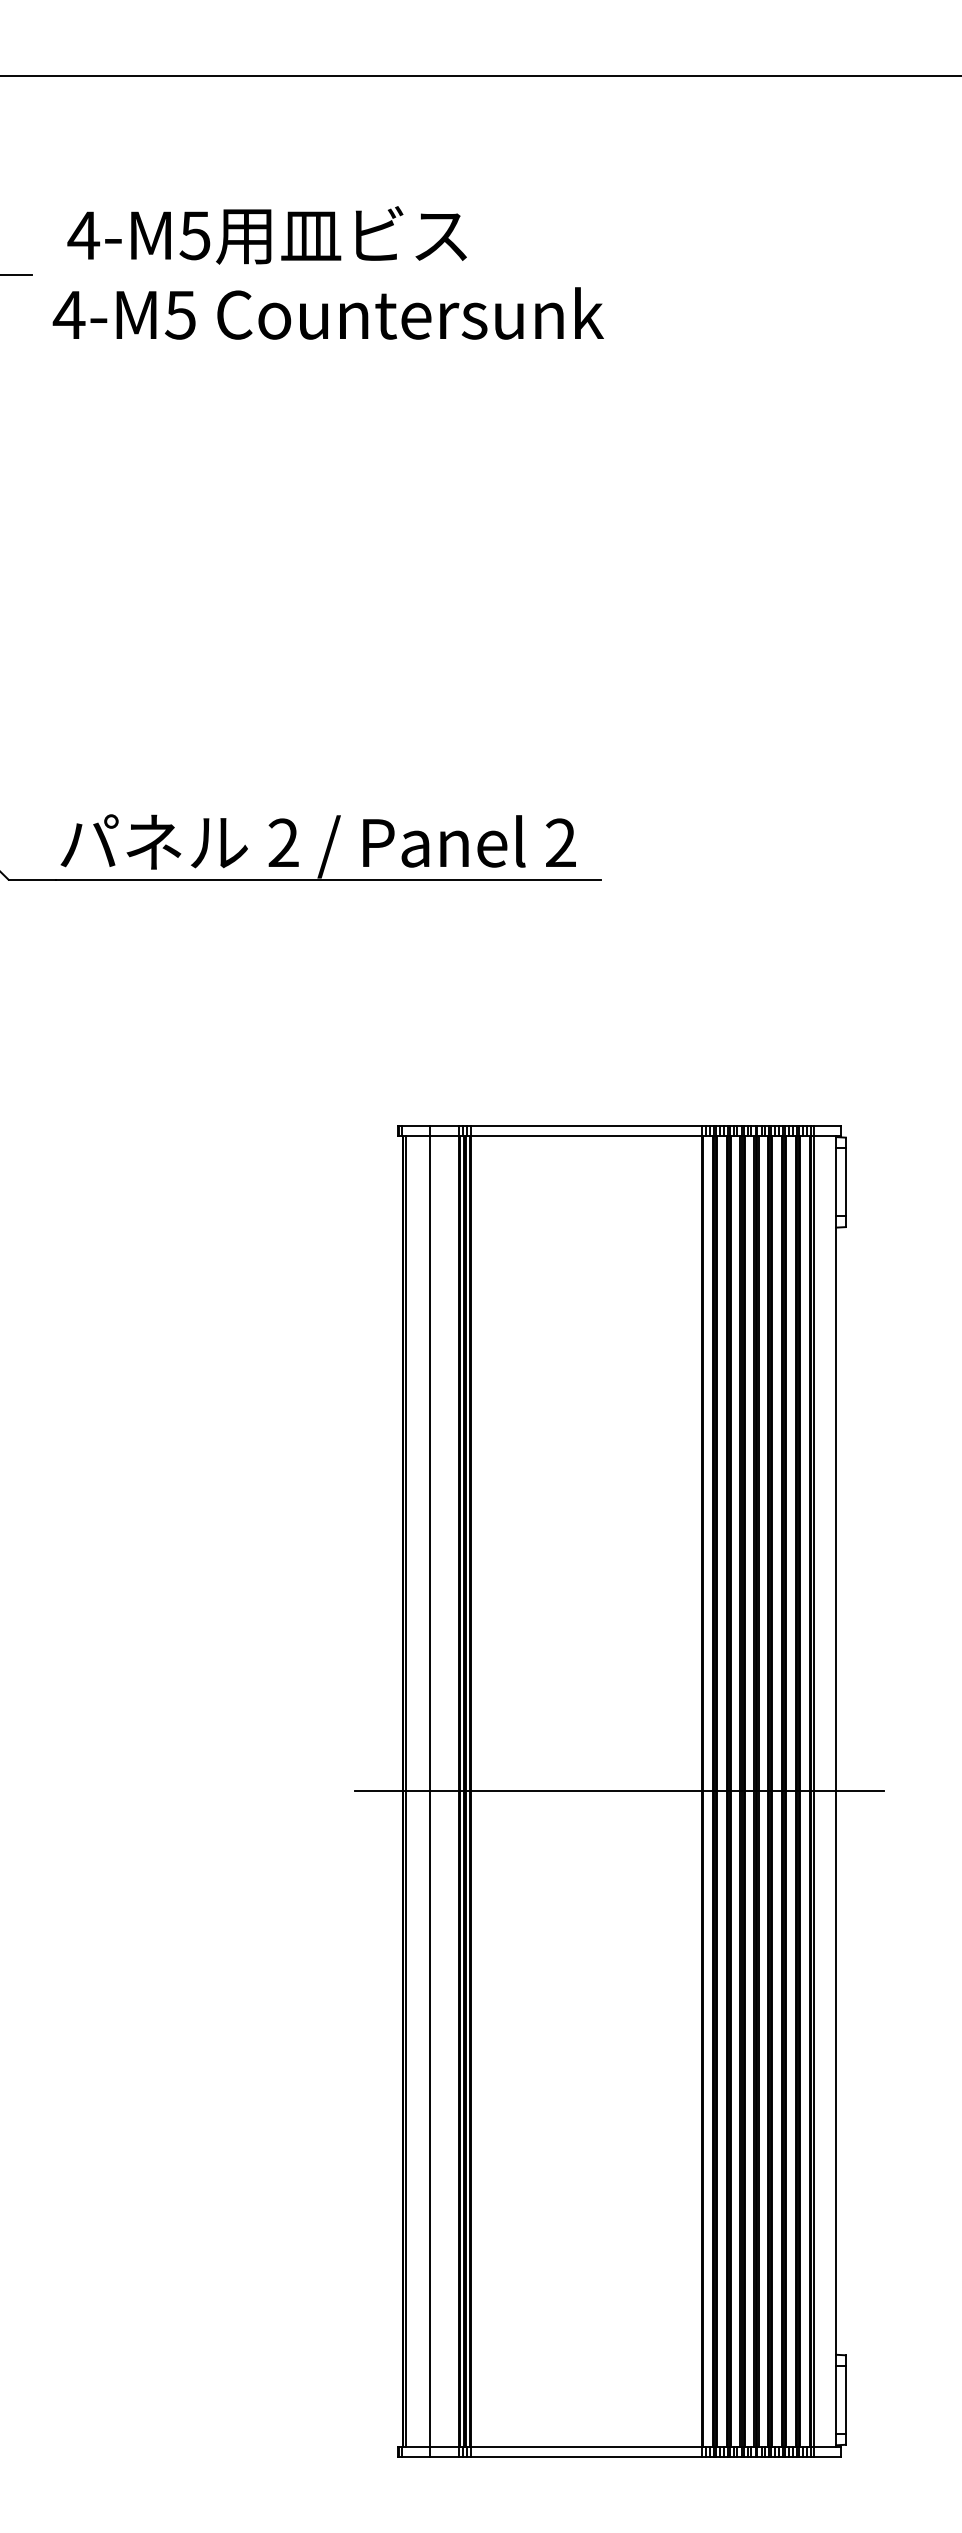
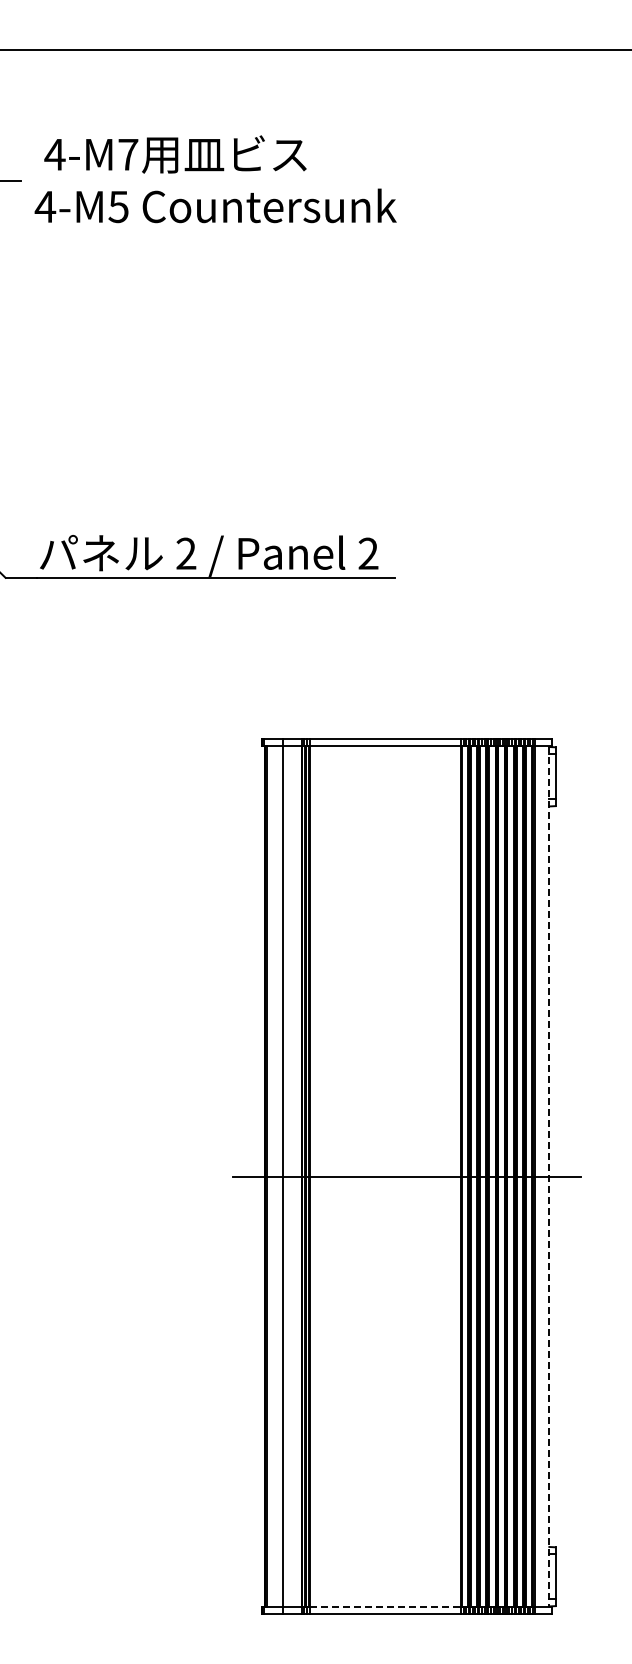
text: (195, 235) -> (128, 154), 4-M5 -> 4-M7
line: (836, 1790) -> (549, 1176), solid -> dashed
line: (586, 2446) -> (385, 1607), solid -> dashed

